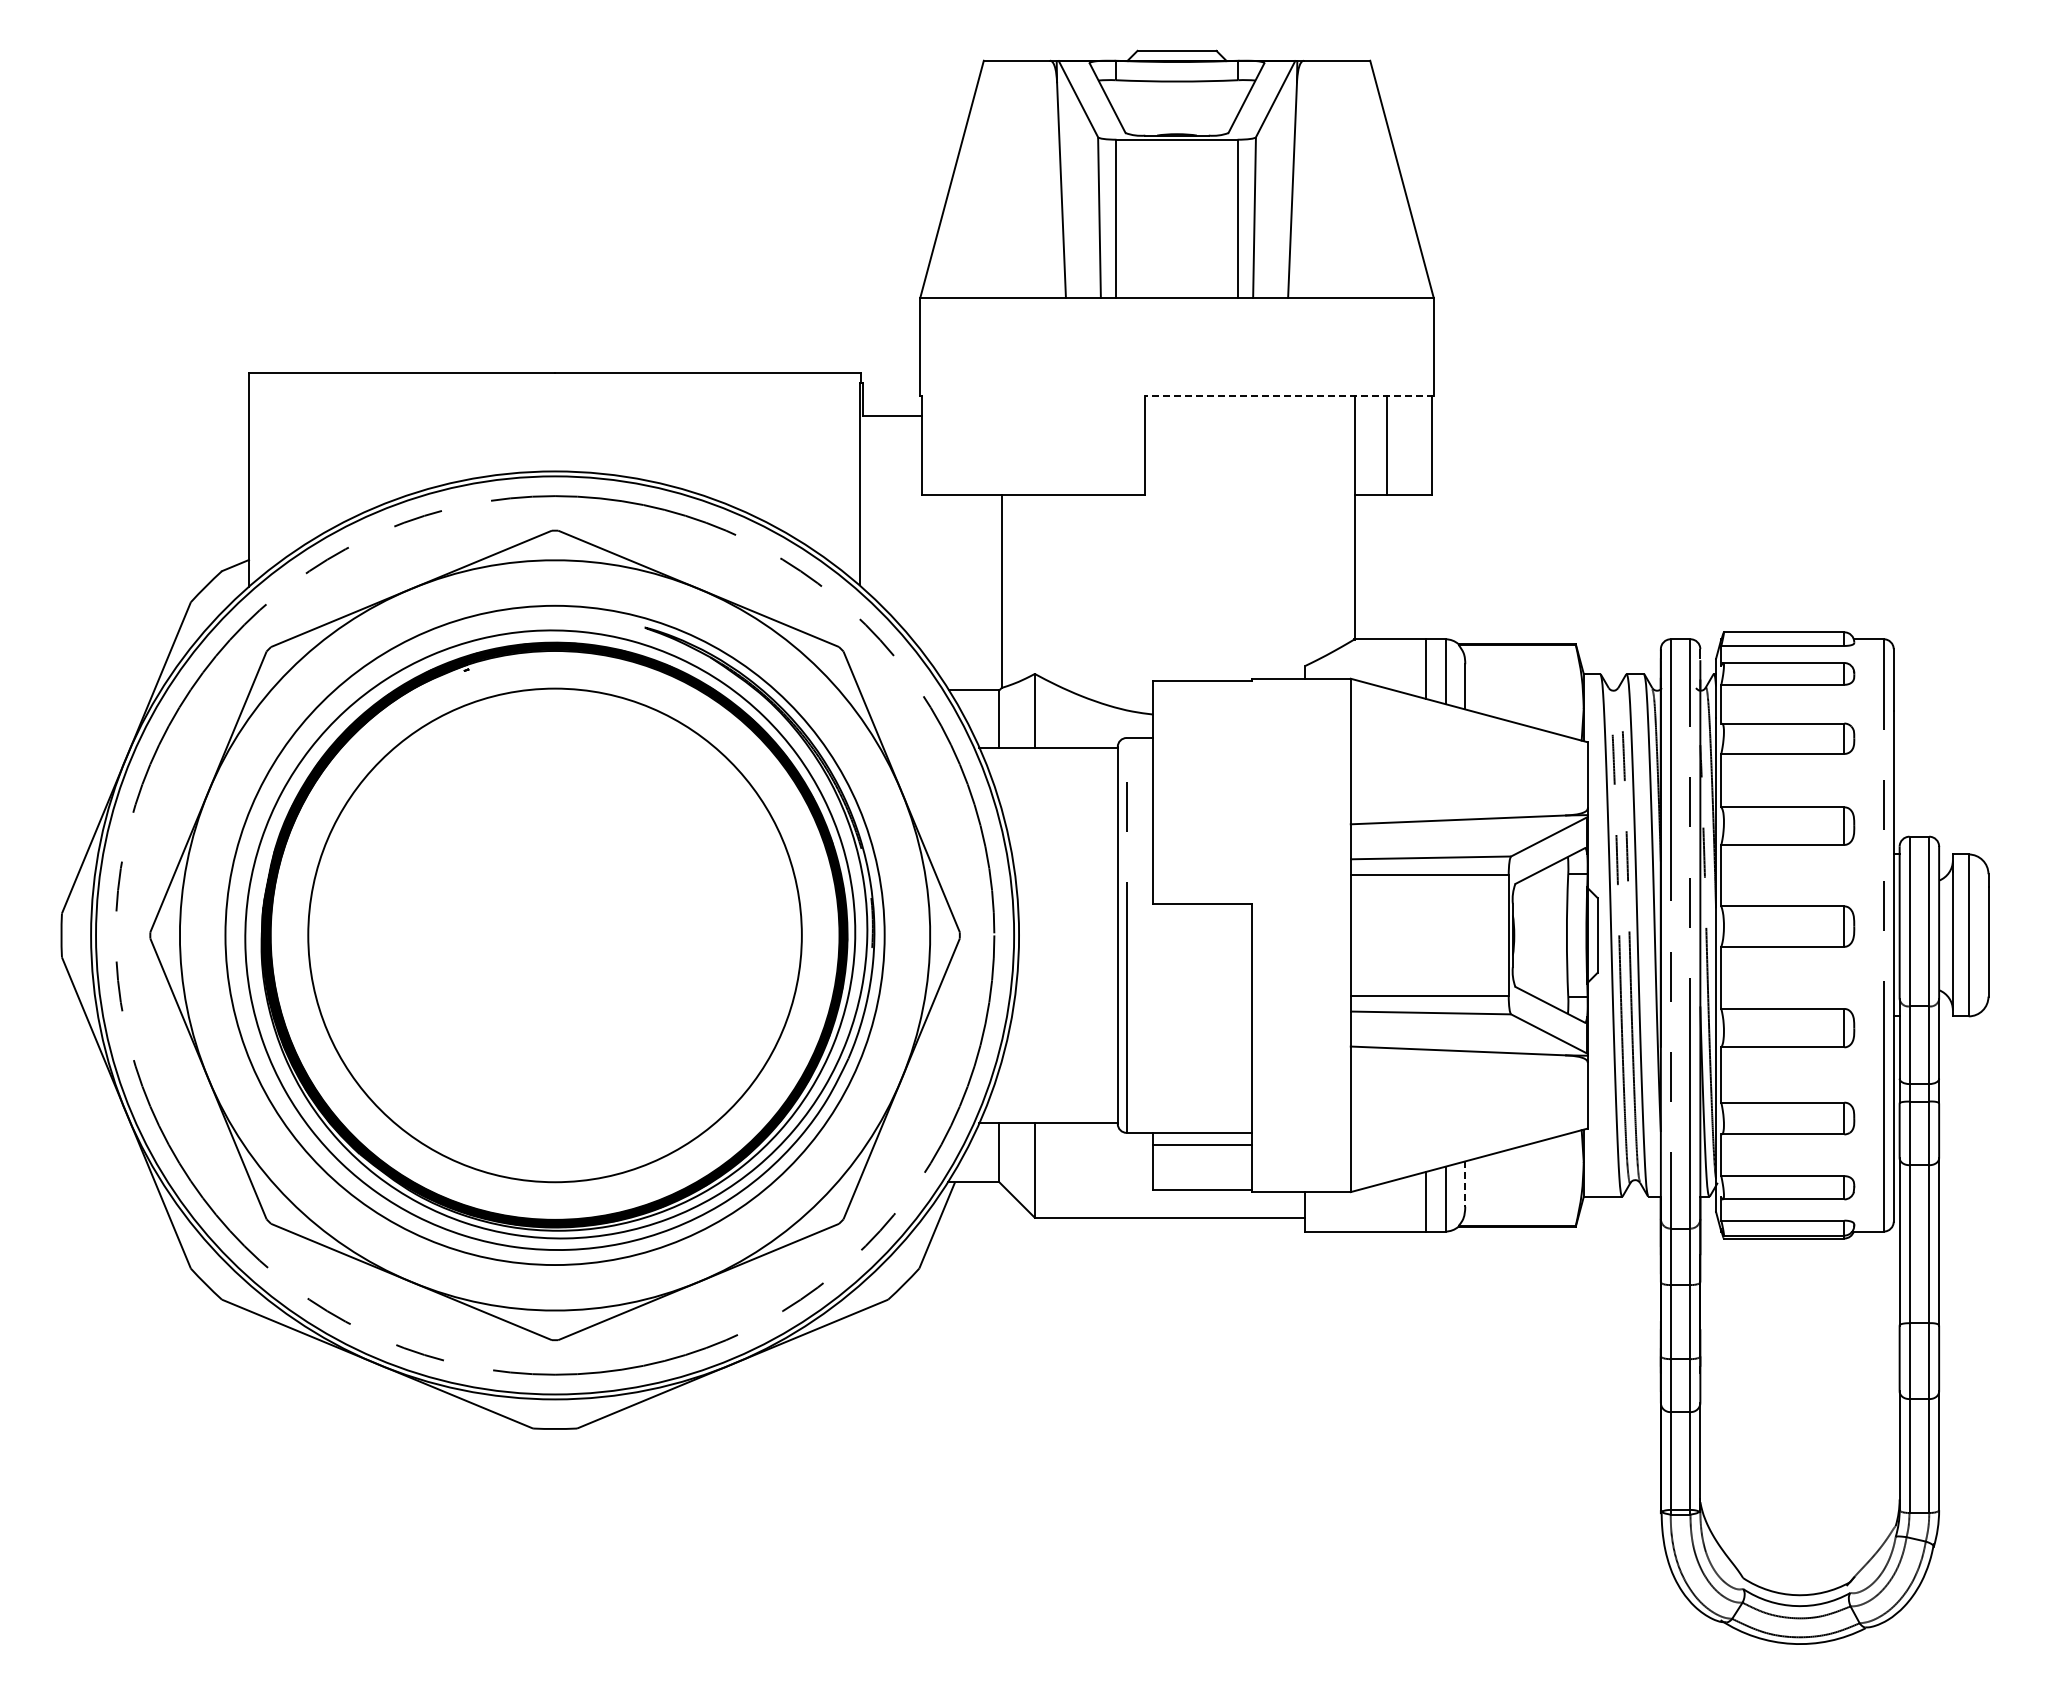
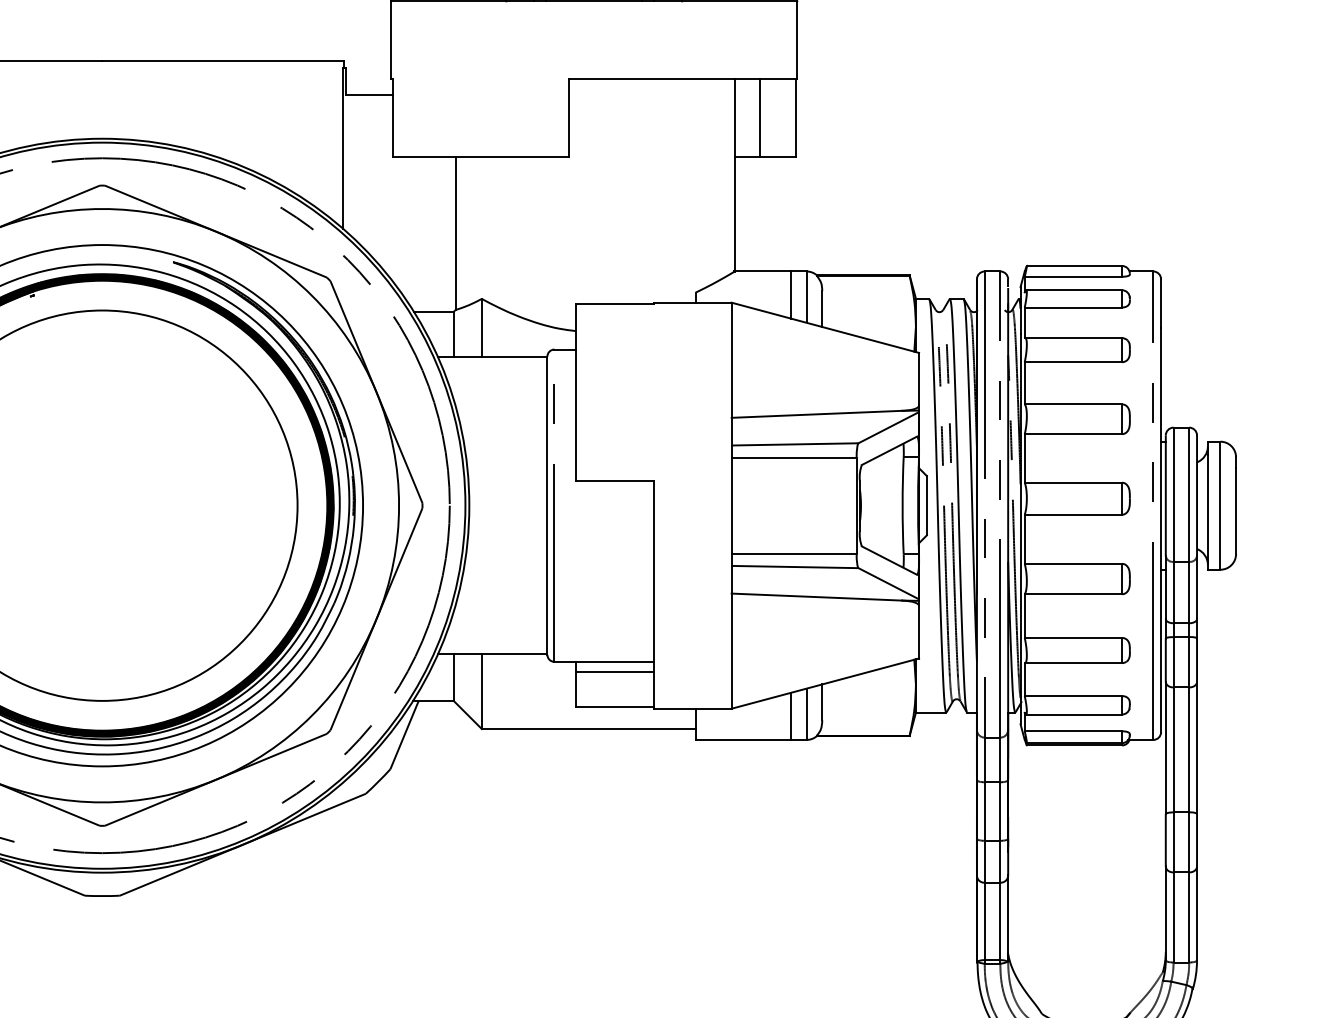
line: (1289, 396) -> (683, 79), dashed -> solid
line: (1465, 1184) -> (822, 702), dashed -> solid

